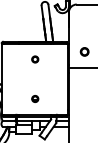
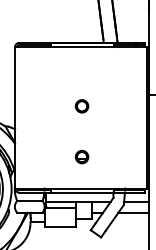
part: (35, 59) -> (82, 106), moved

